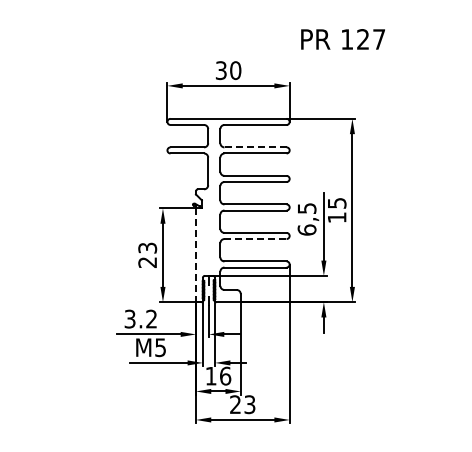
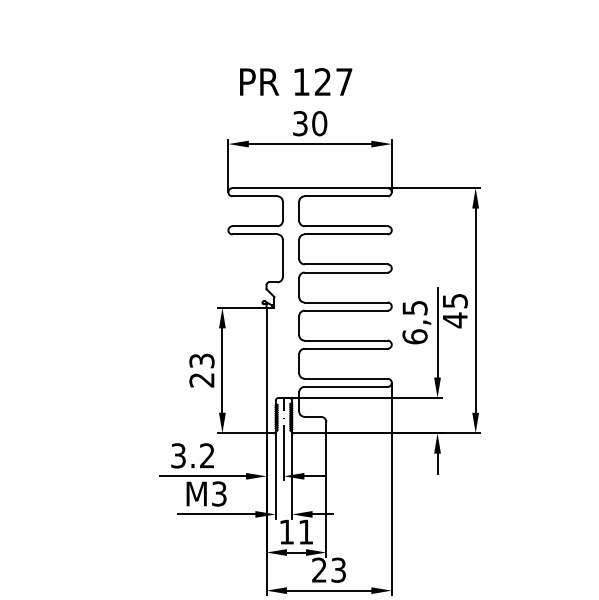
text: (342, 39) -> (295, 82), moved
line: (255, 147) -> (346, 226), dashed -> solid
text: (337, 217) -> (455, 319), 15 -> 45
line: (256, 239) -> (347, 349), dashed -> solid
line: (195, 255) -> (265, 370), dashed -> solid
text: (160, 347) -> (219, 493), M5 -> M3
text: (225, 375) -> (306, 531), 16 -> 11

